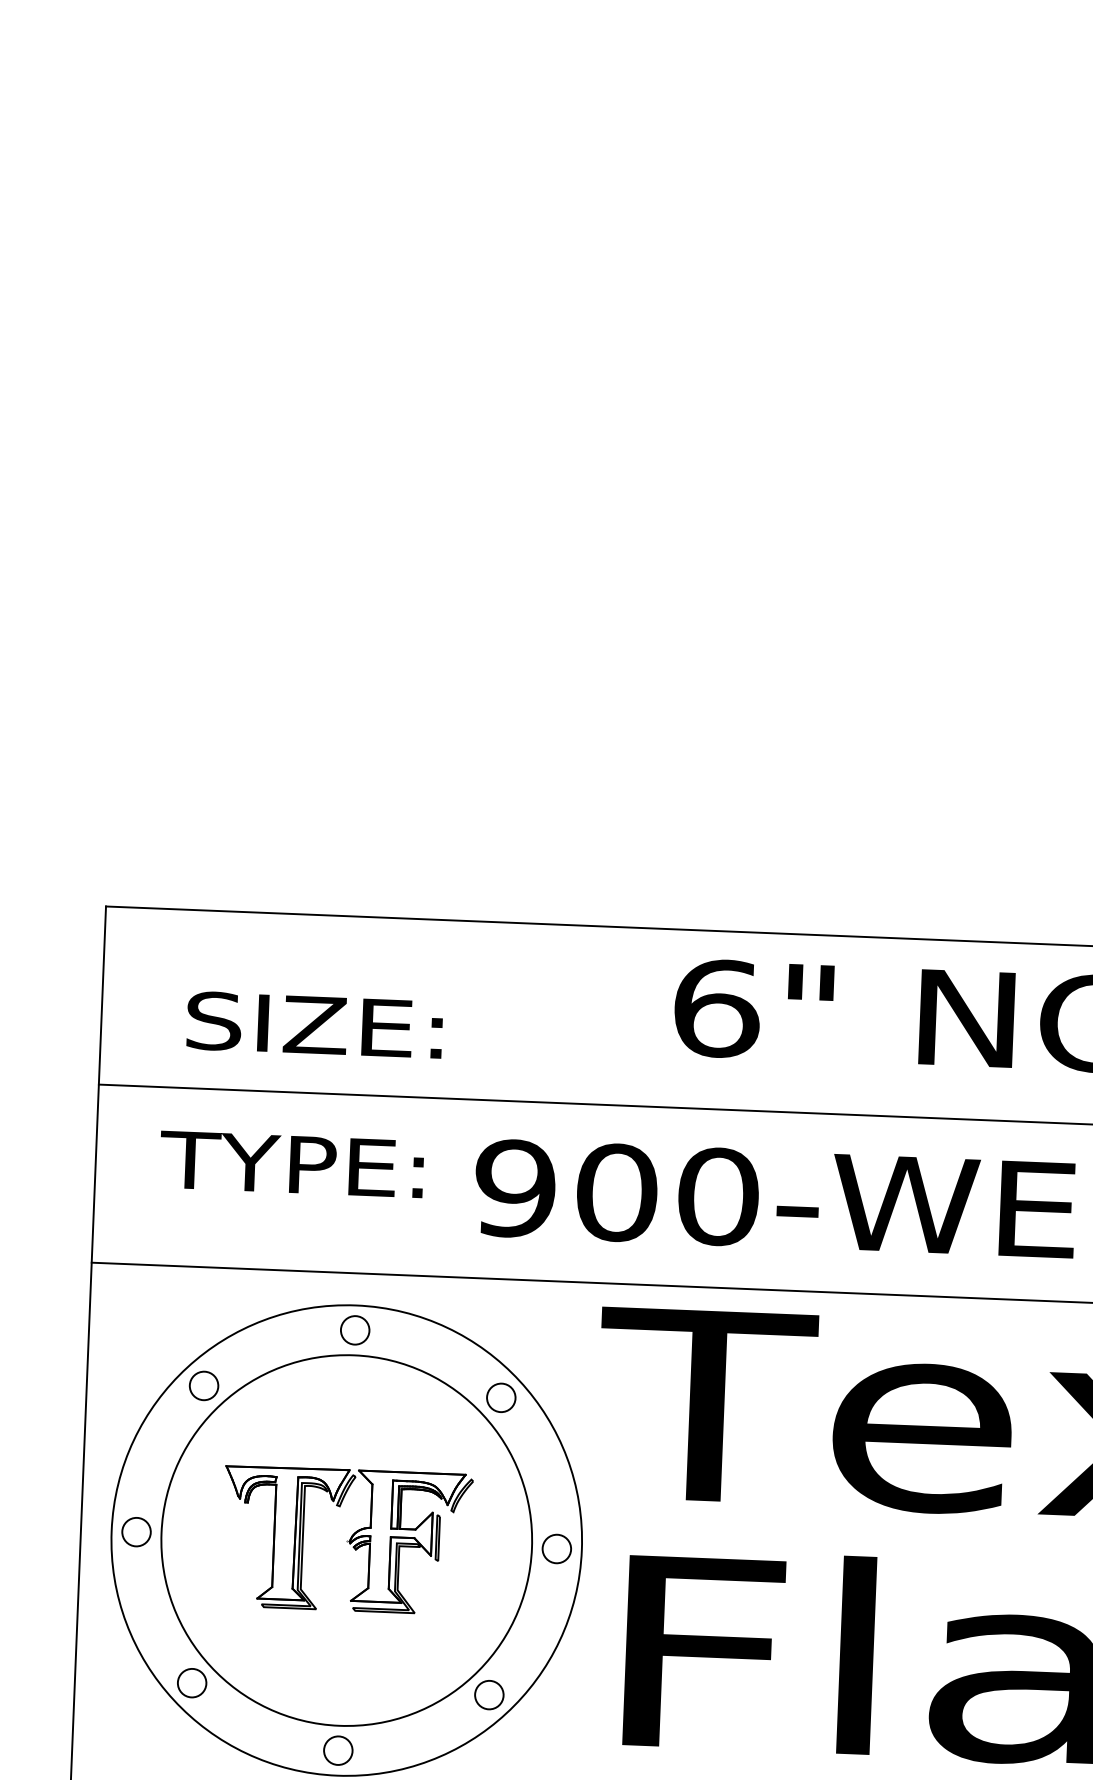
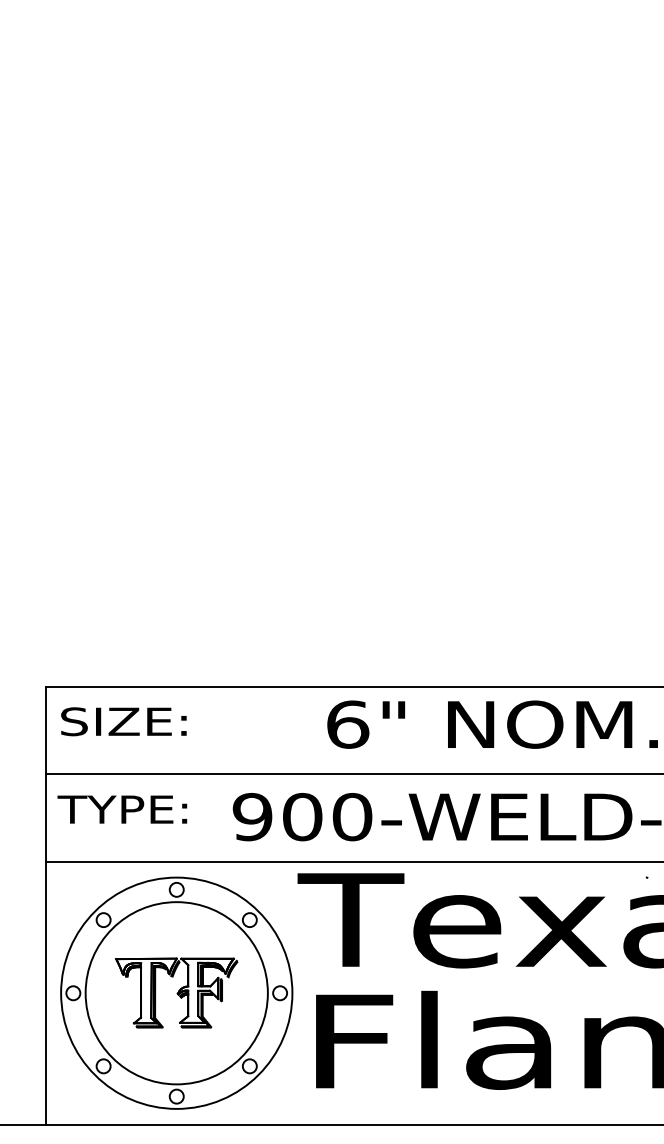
text: (314, 1024) -> (123, 721), moved
text: (292, 1164) -> (122, 809), moved

